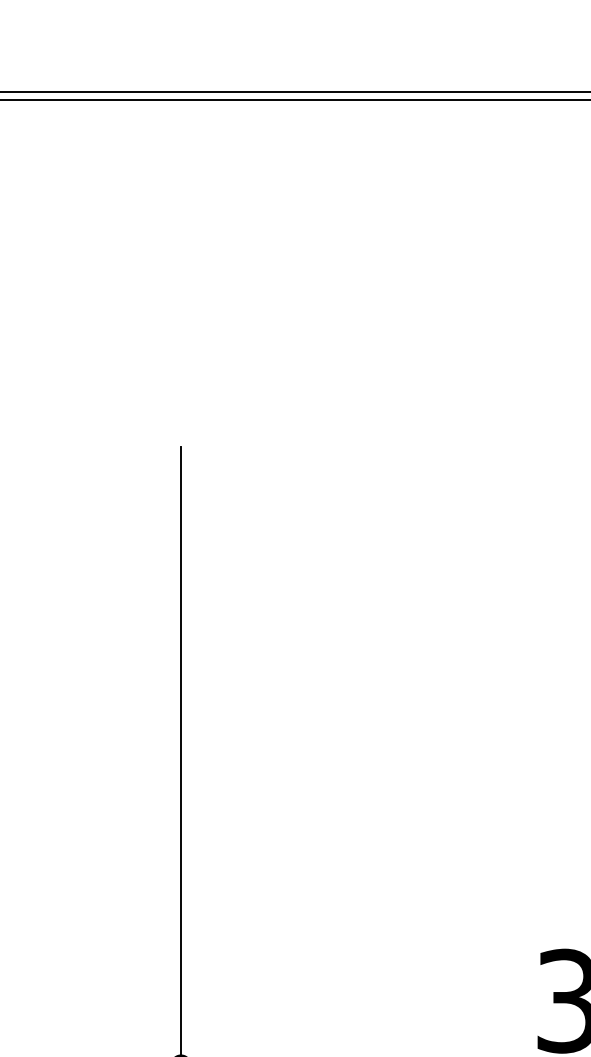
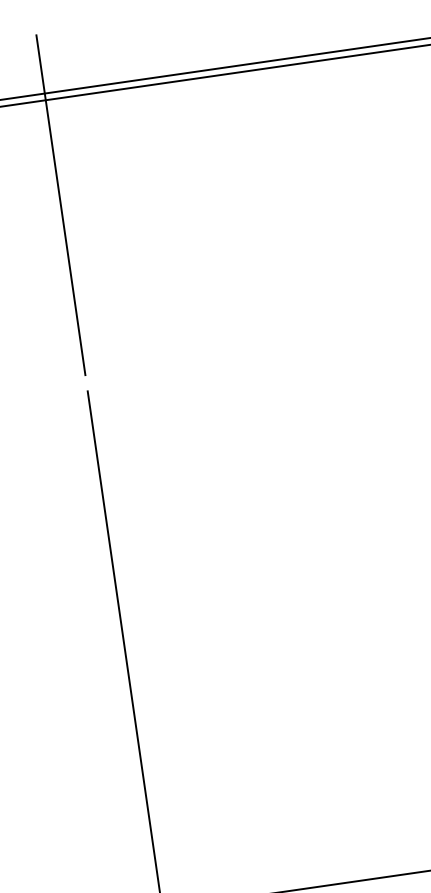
line: (181, 224) -> (61, 204), added

